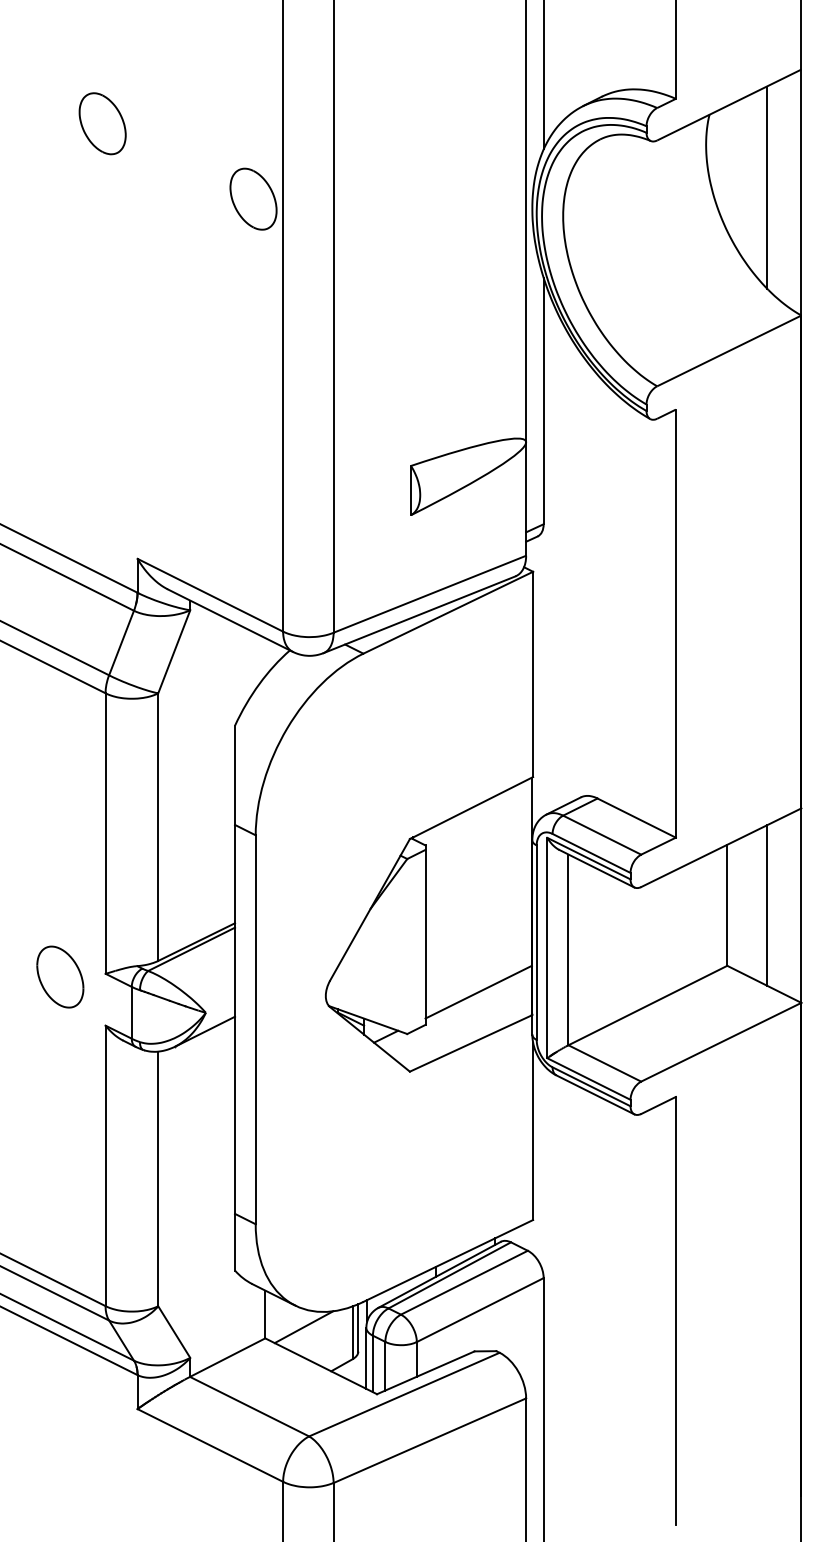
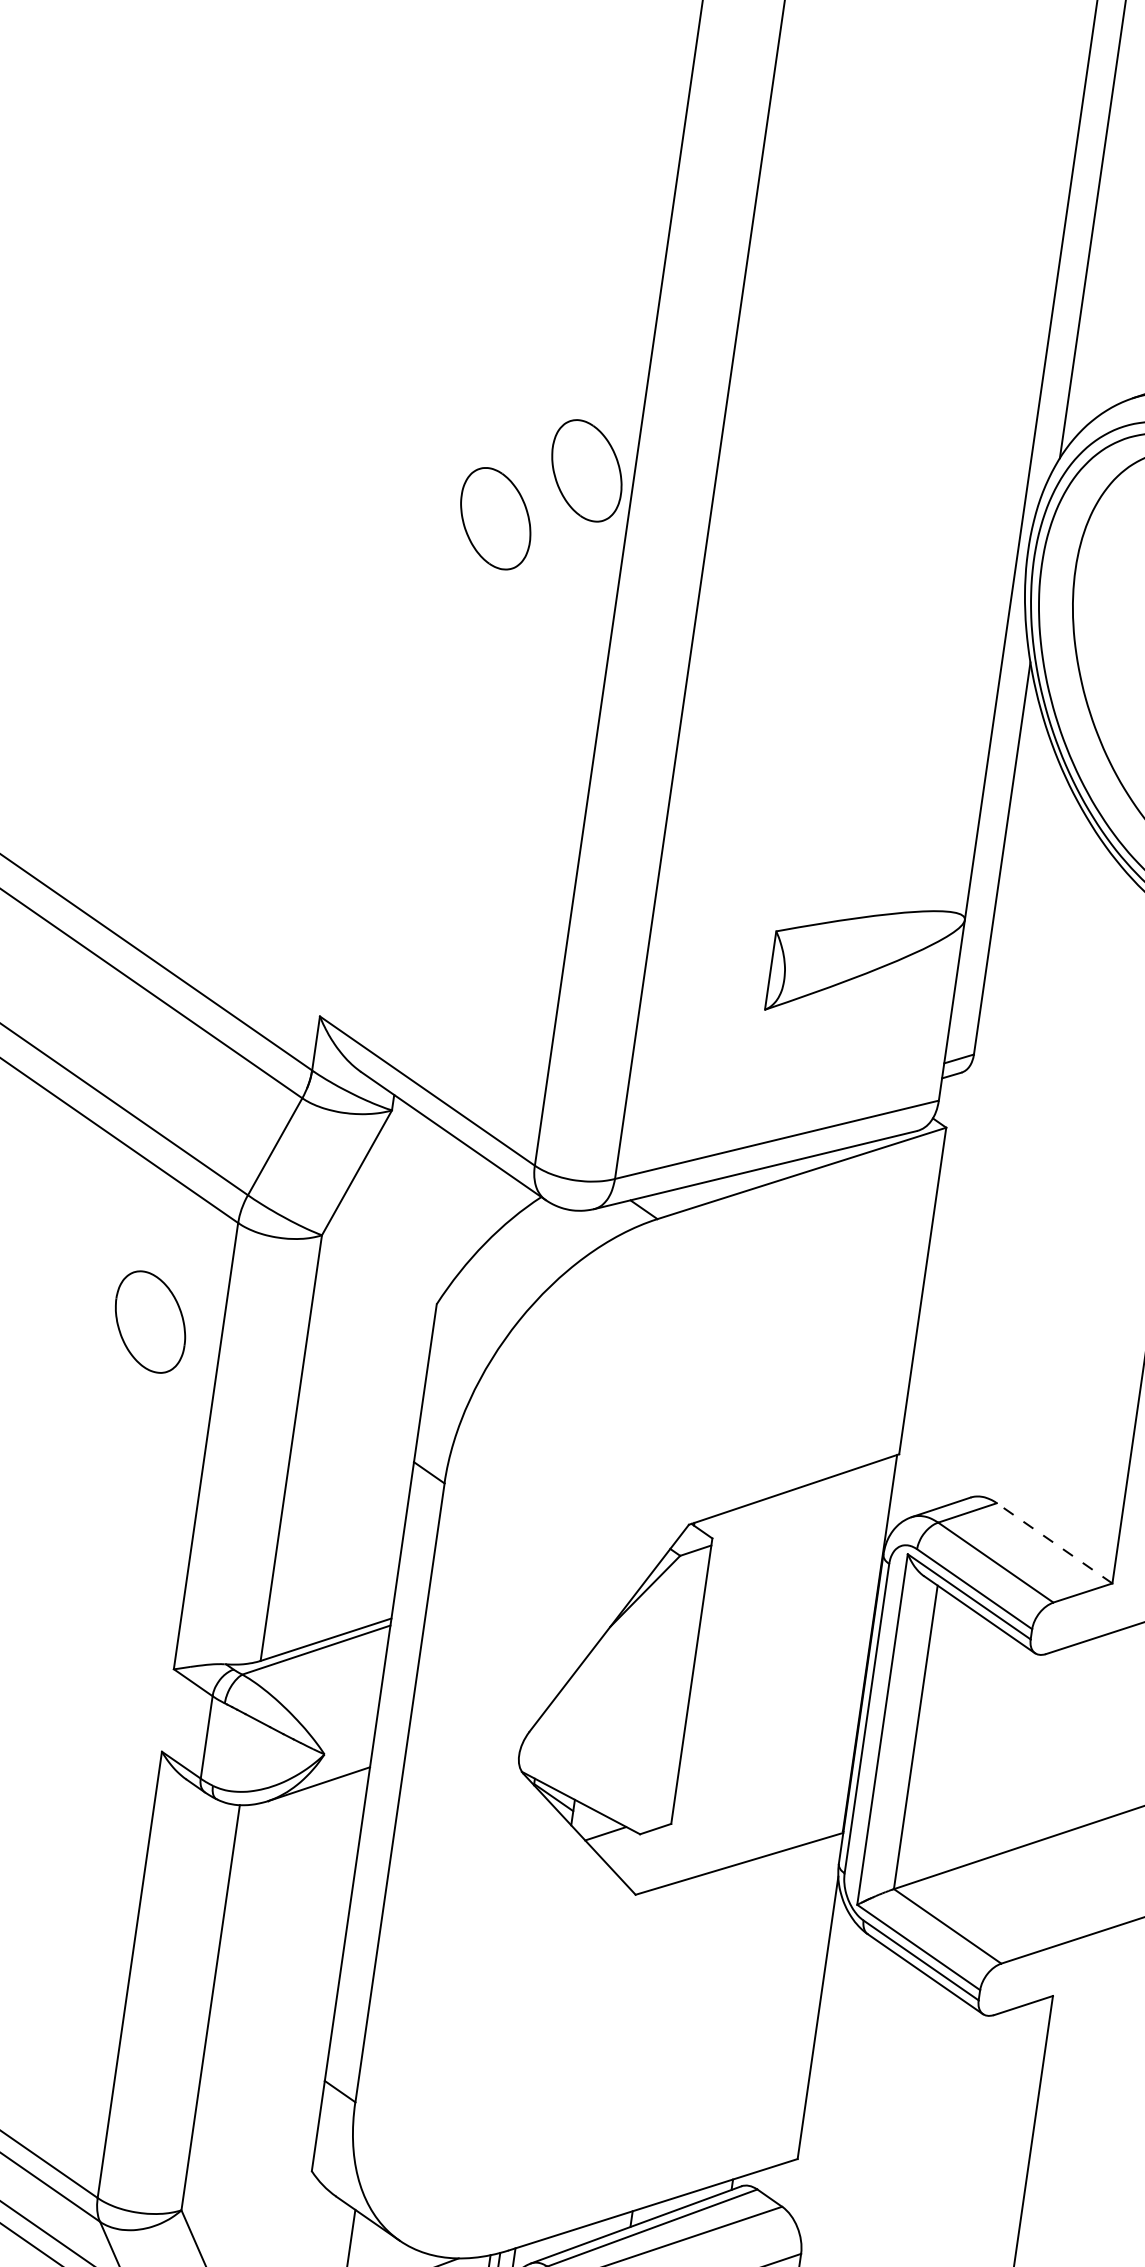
part: (102, 123) -> (495, 518), moved
line: (636, 818) -> (1054, 1543), solid -> dashed
part: (60, 976) -> (150, 1321), moved
line: (478, 991) -> (763, 1782), removed

